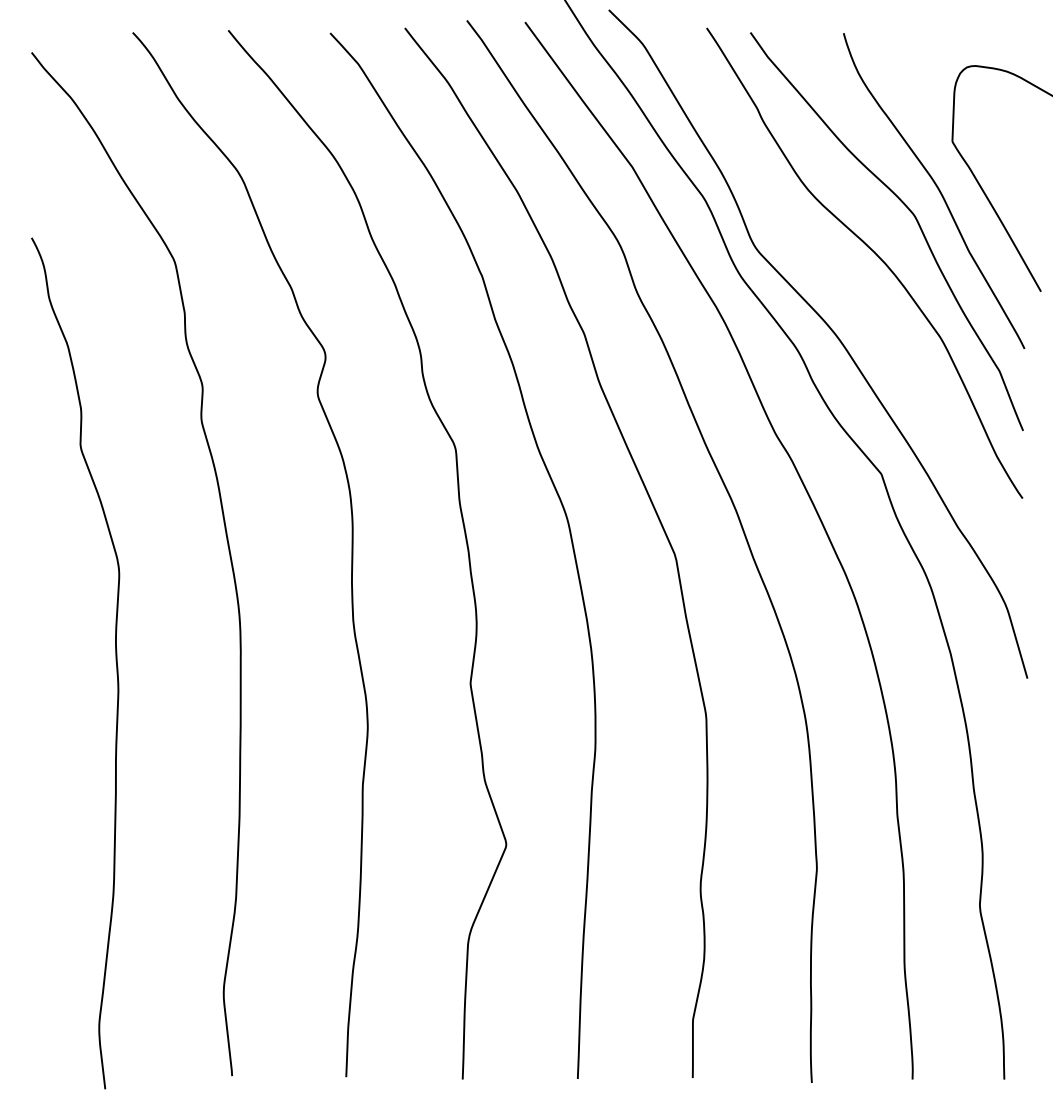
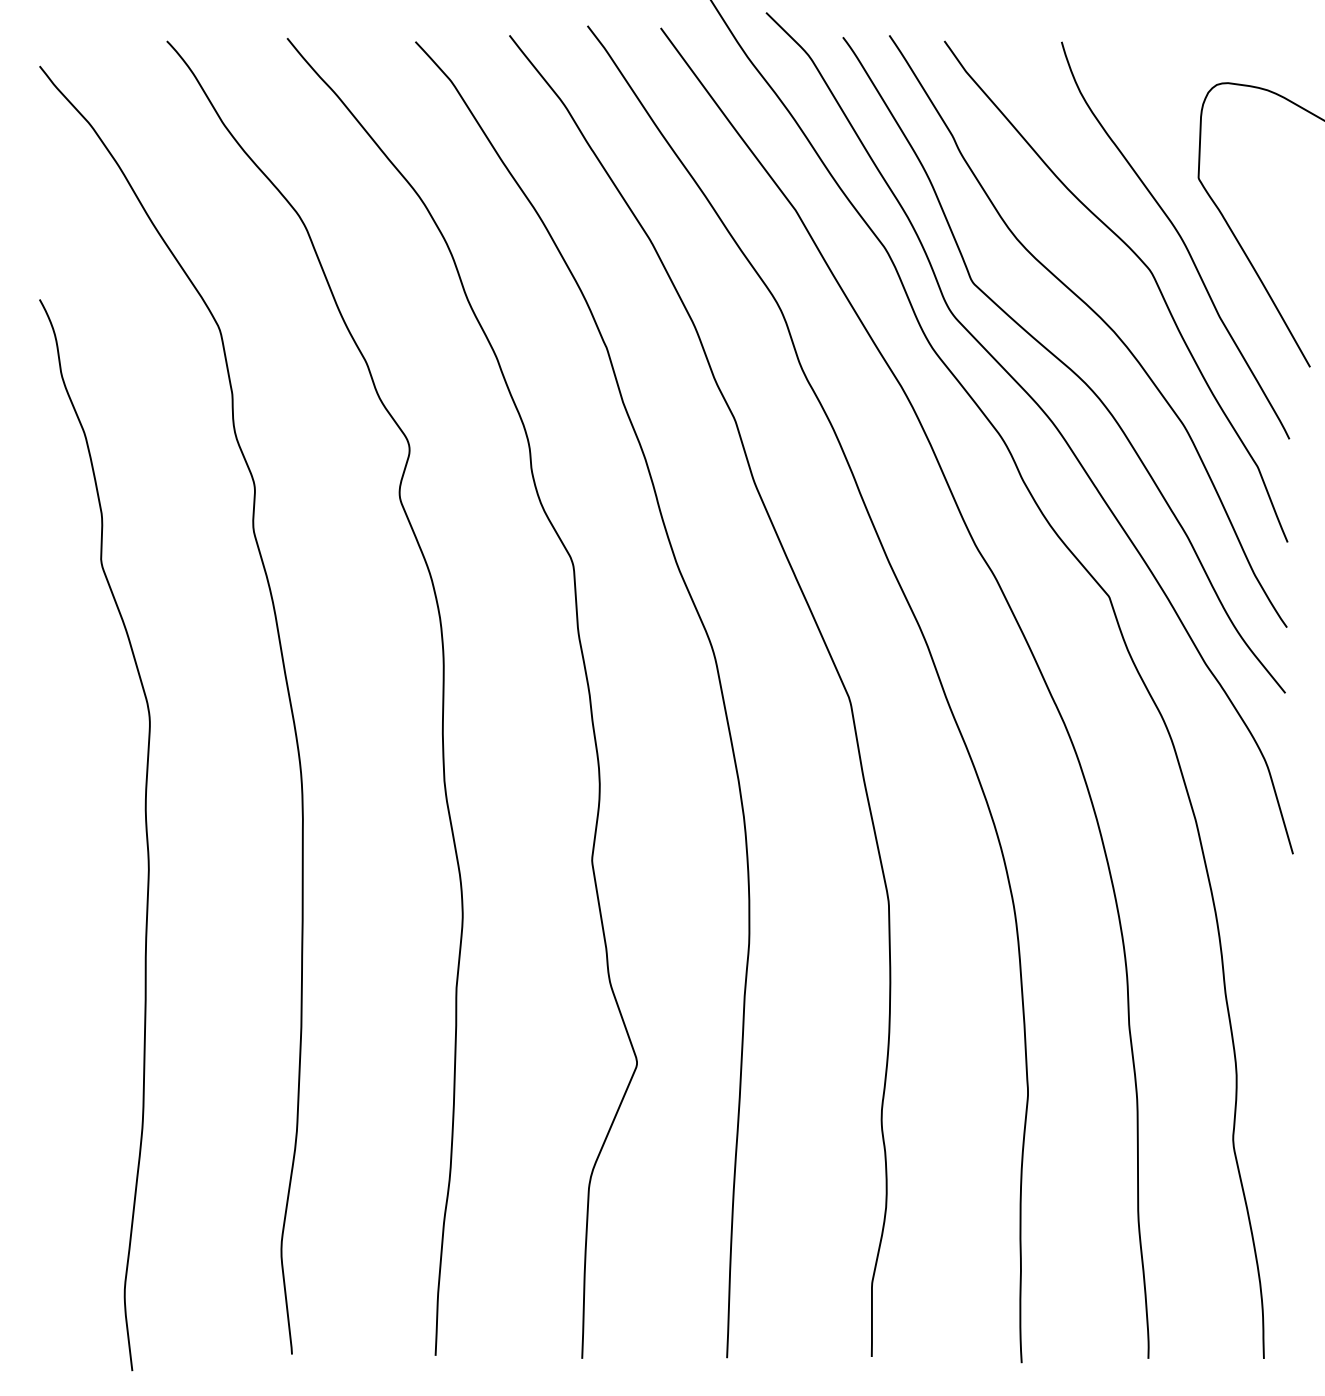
curve: (845, 289) -> (1063, 364), added

